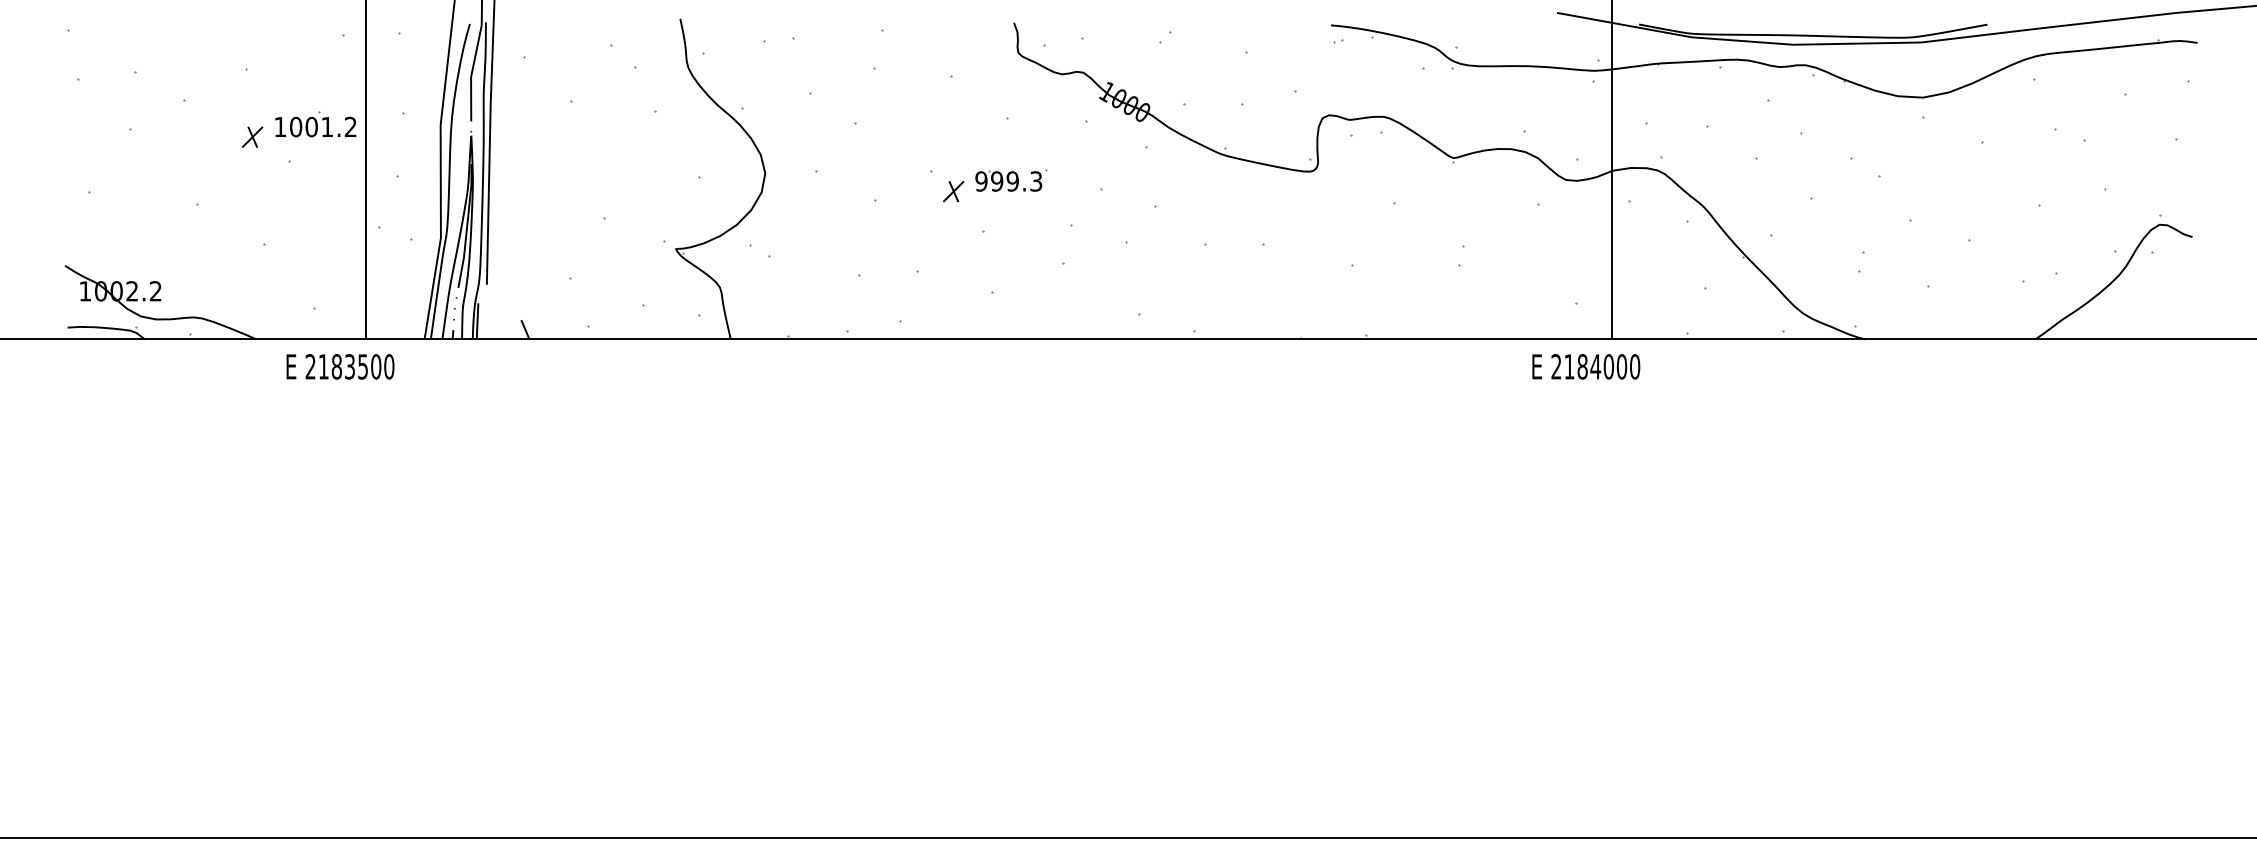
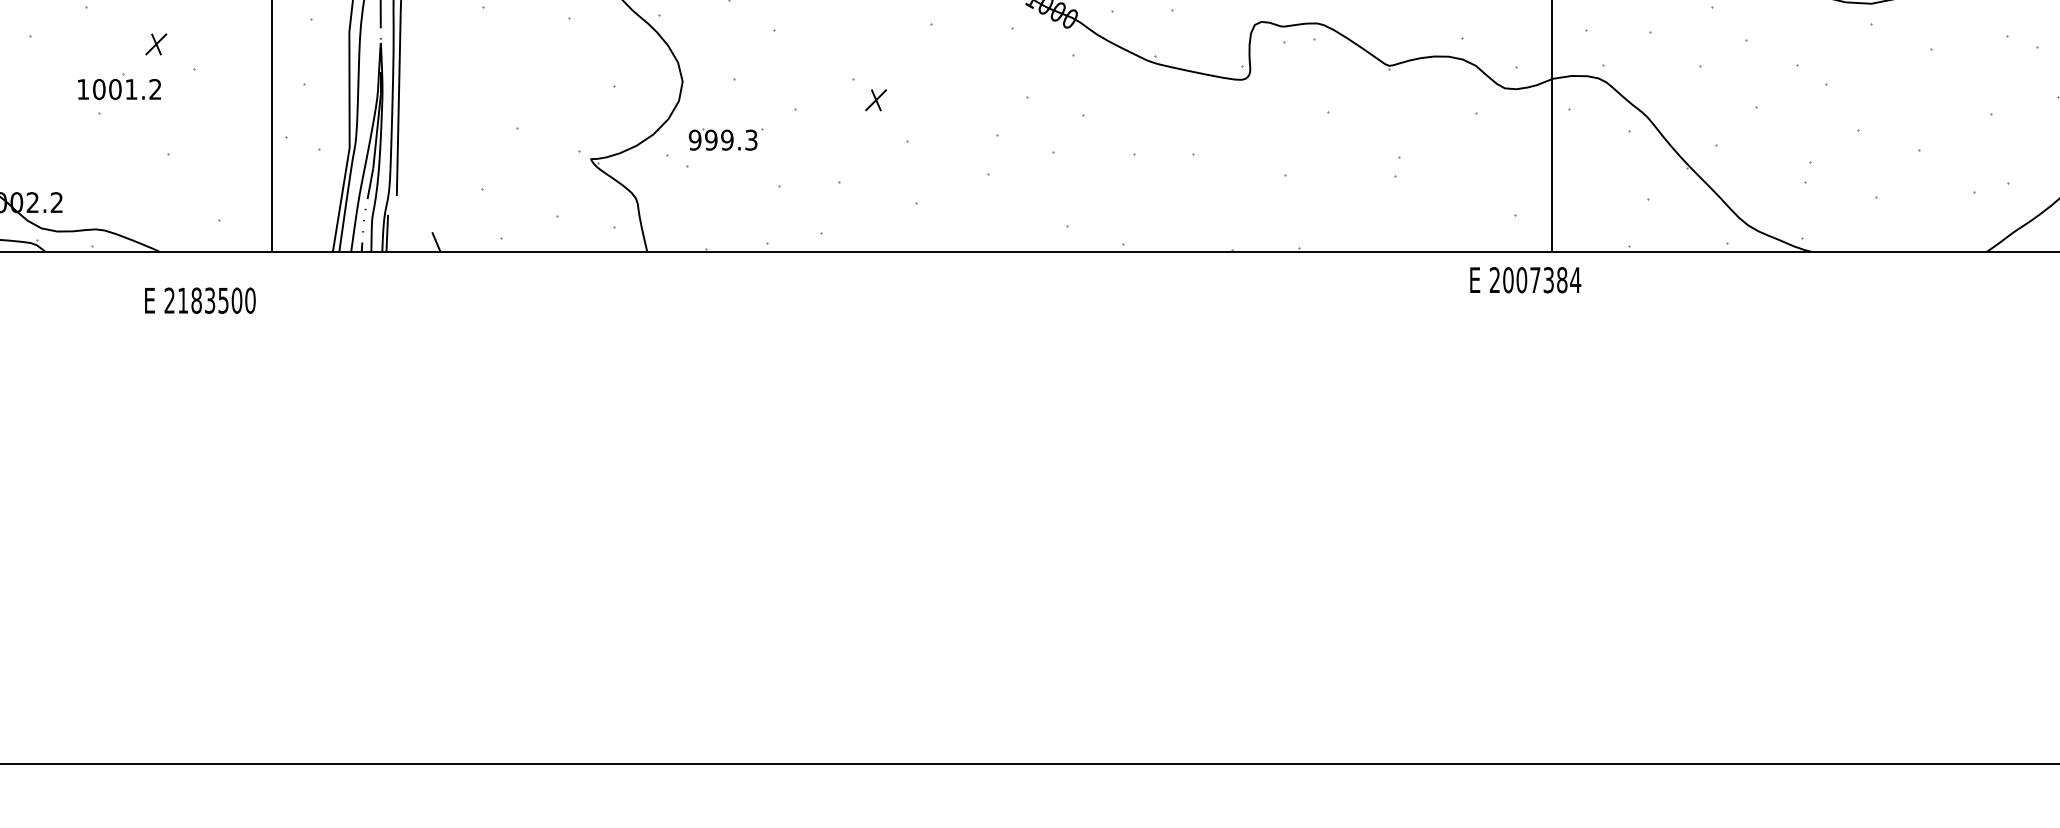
part: (315, 124) -> (119, 86), moved
part: (1011, 180) -> (726, 139), moved
text: (340, 366) -> (200, 300), moved
text: (1602, 366) -> (1542, 279), 2184000 -> 2007384

